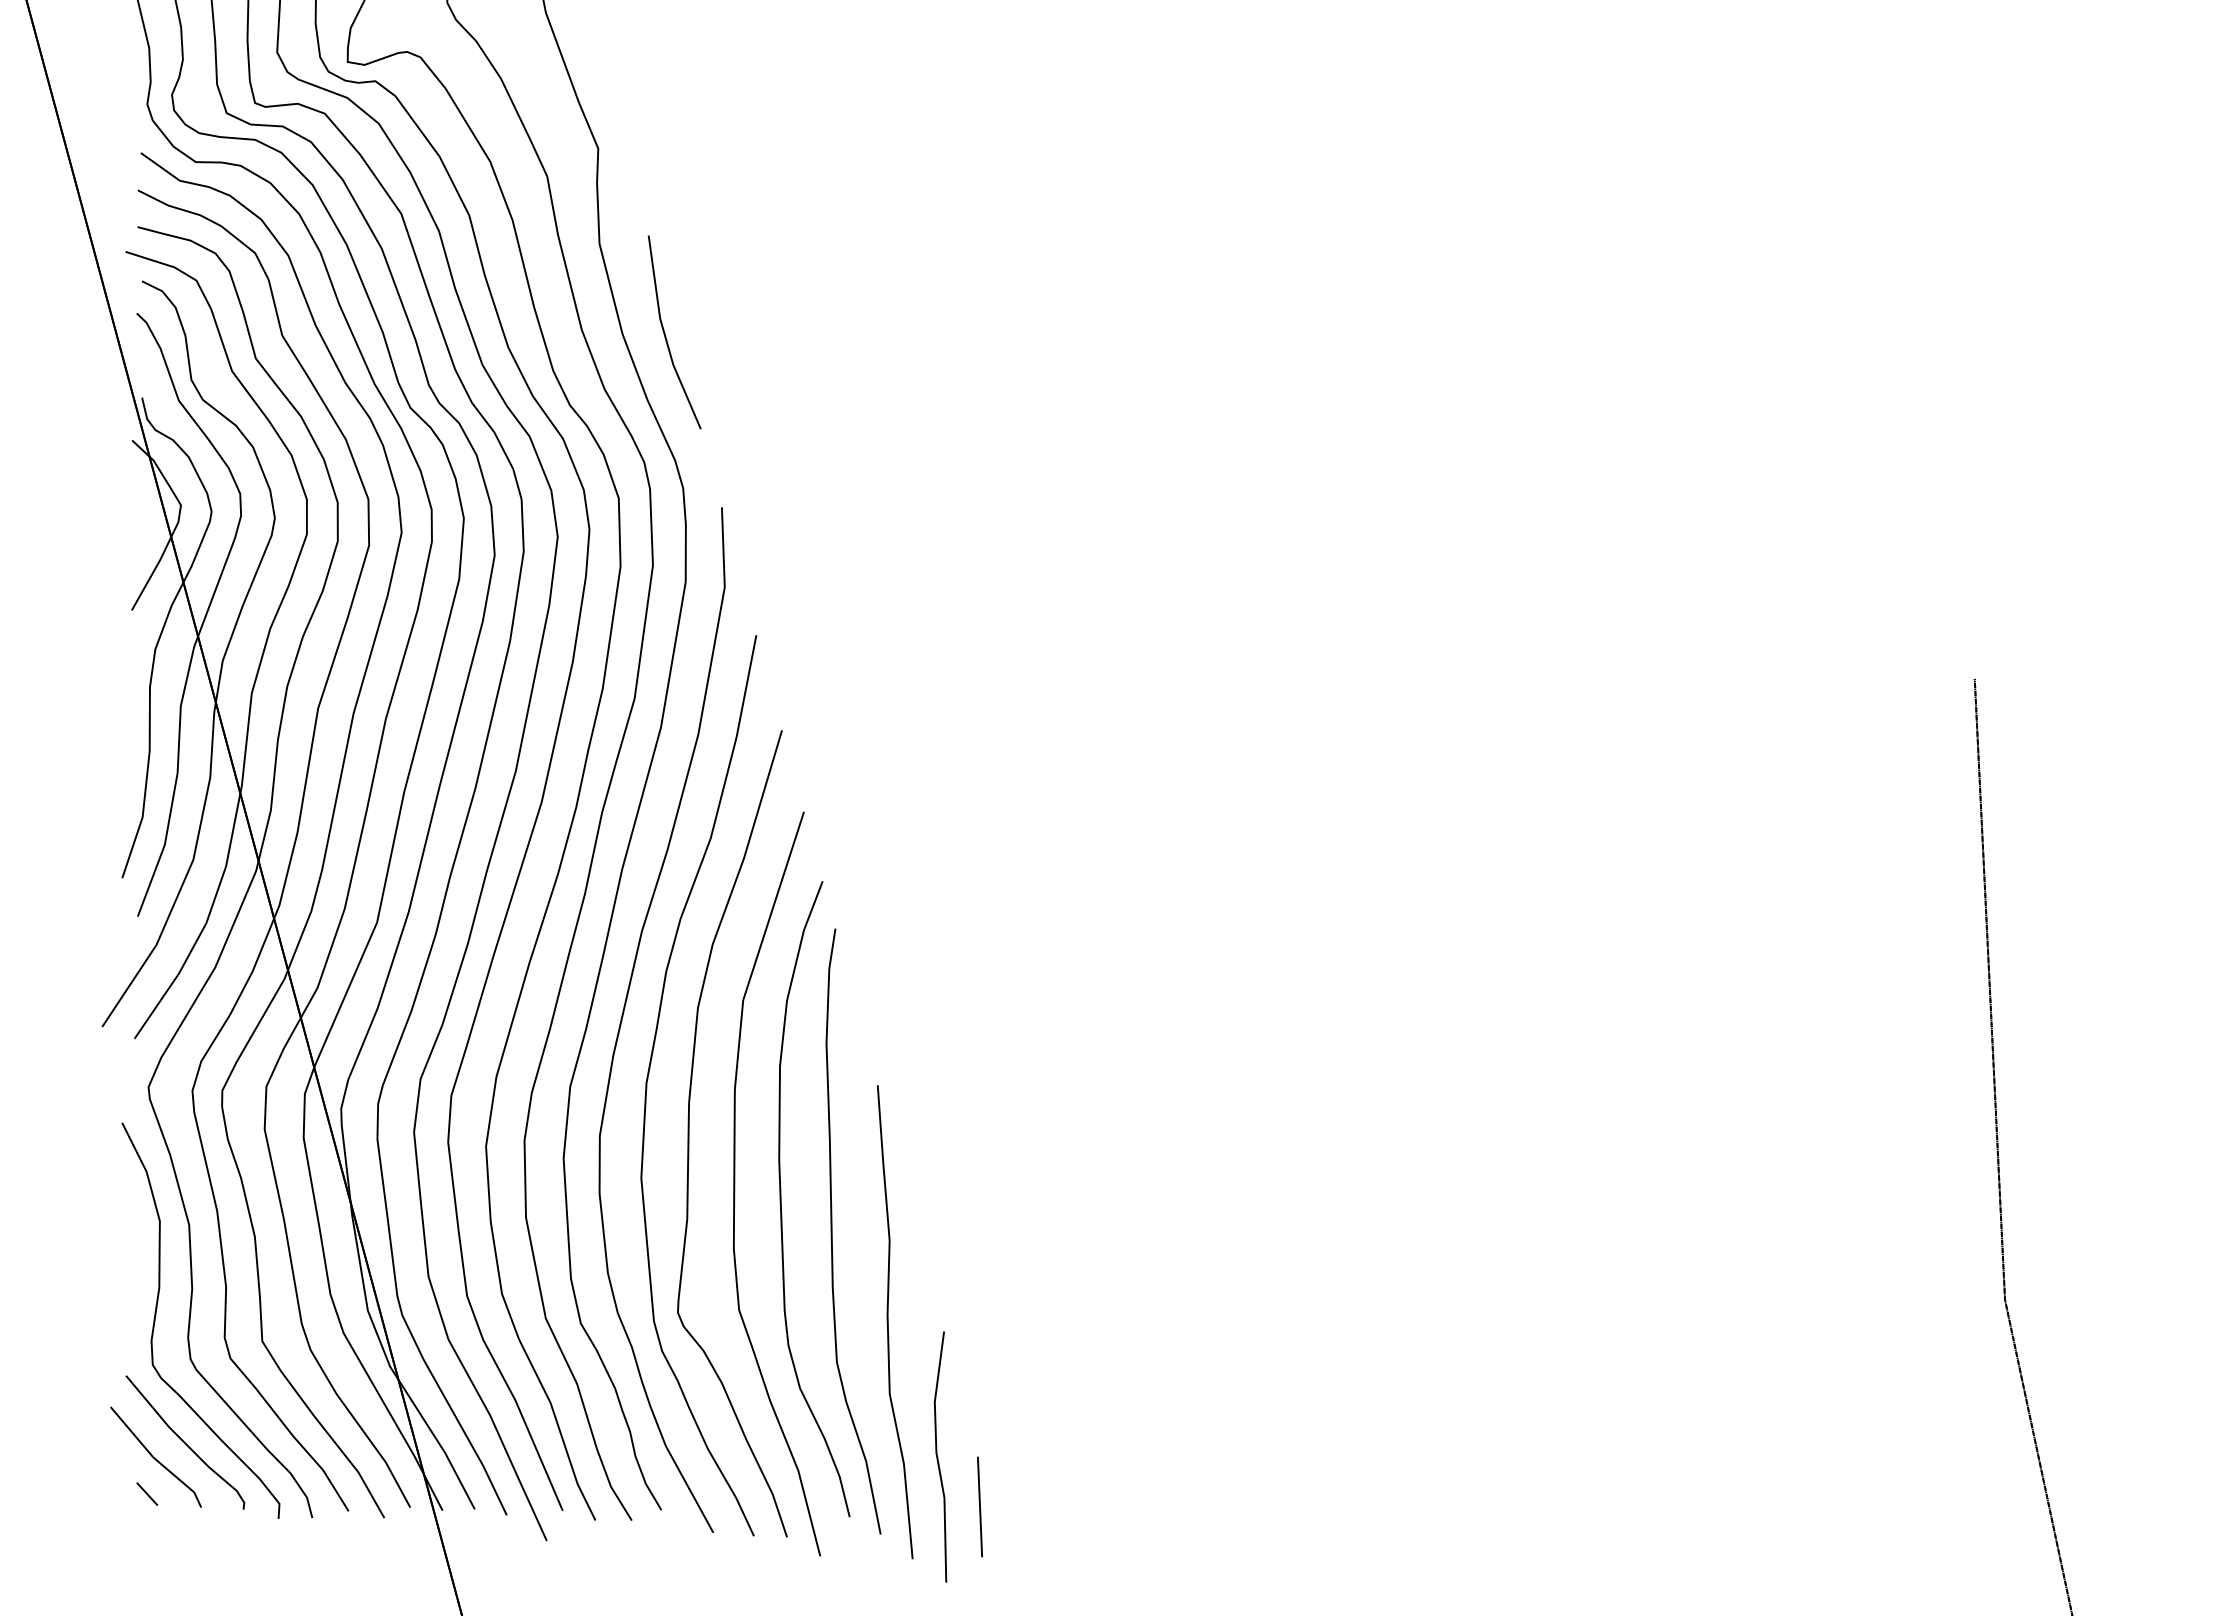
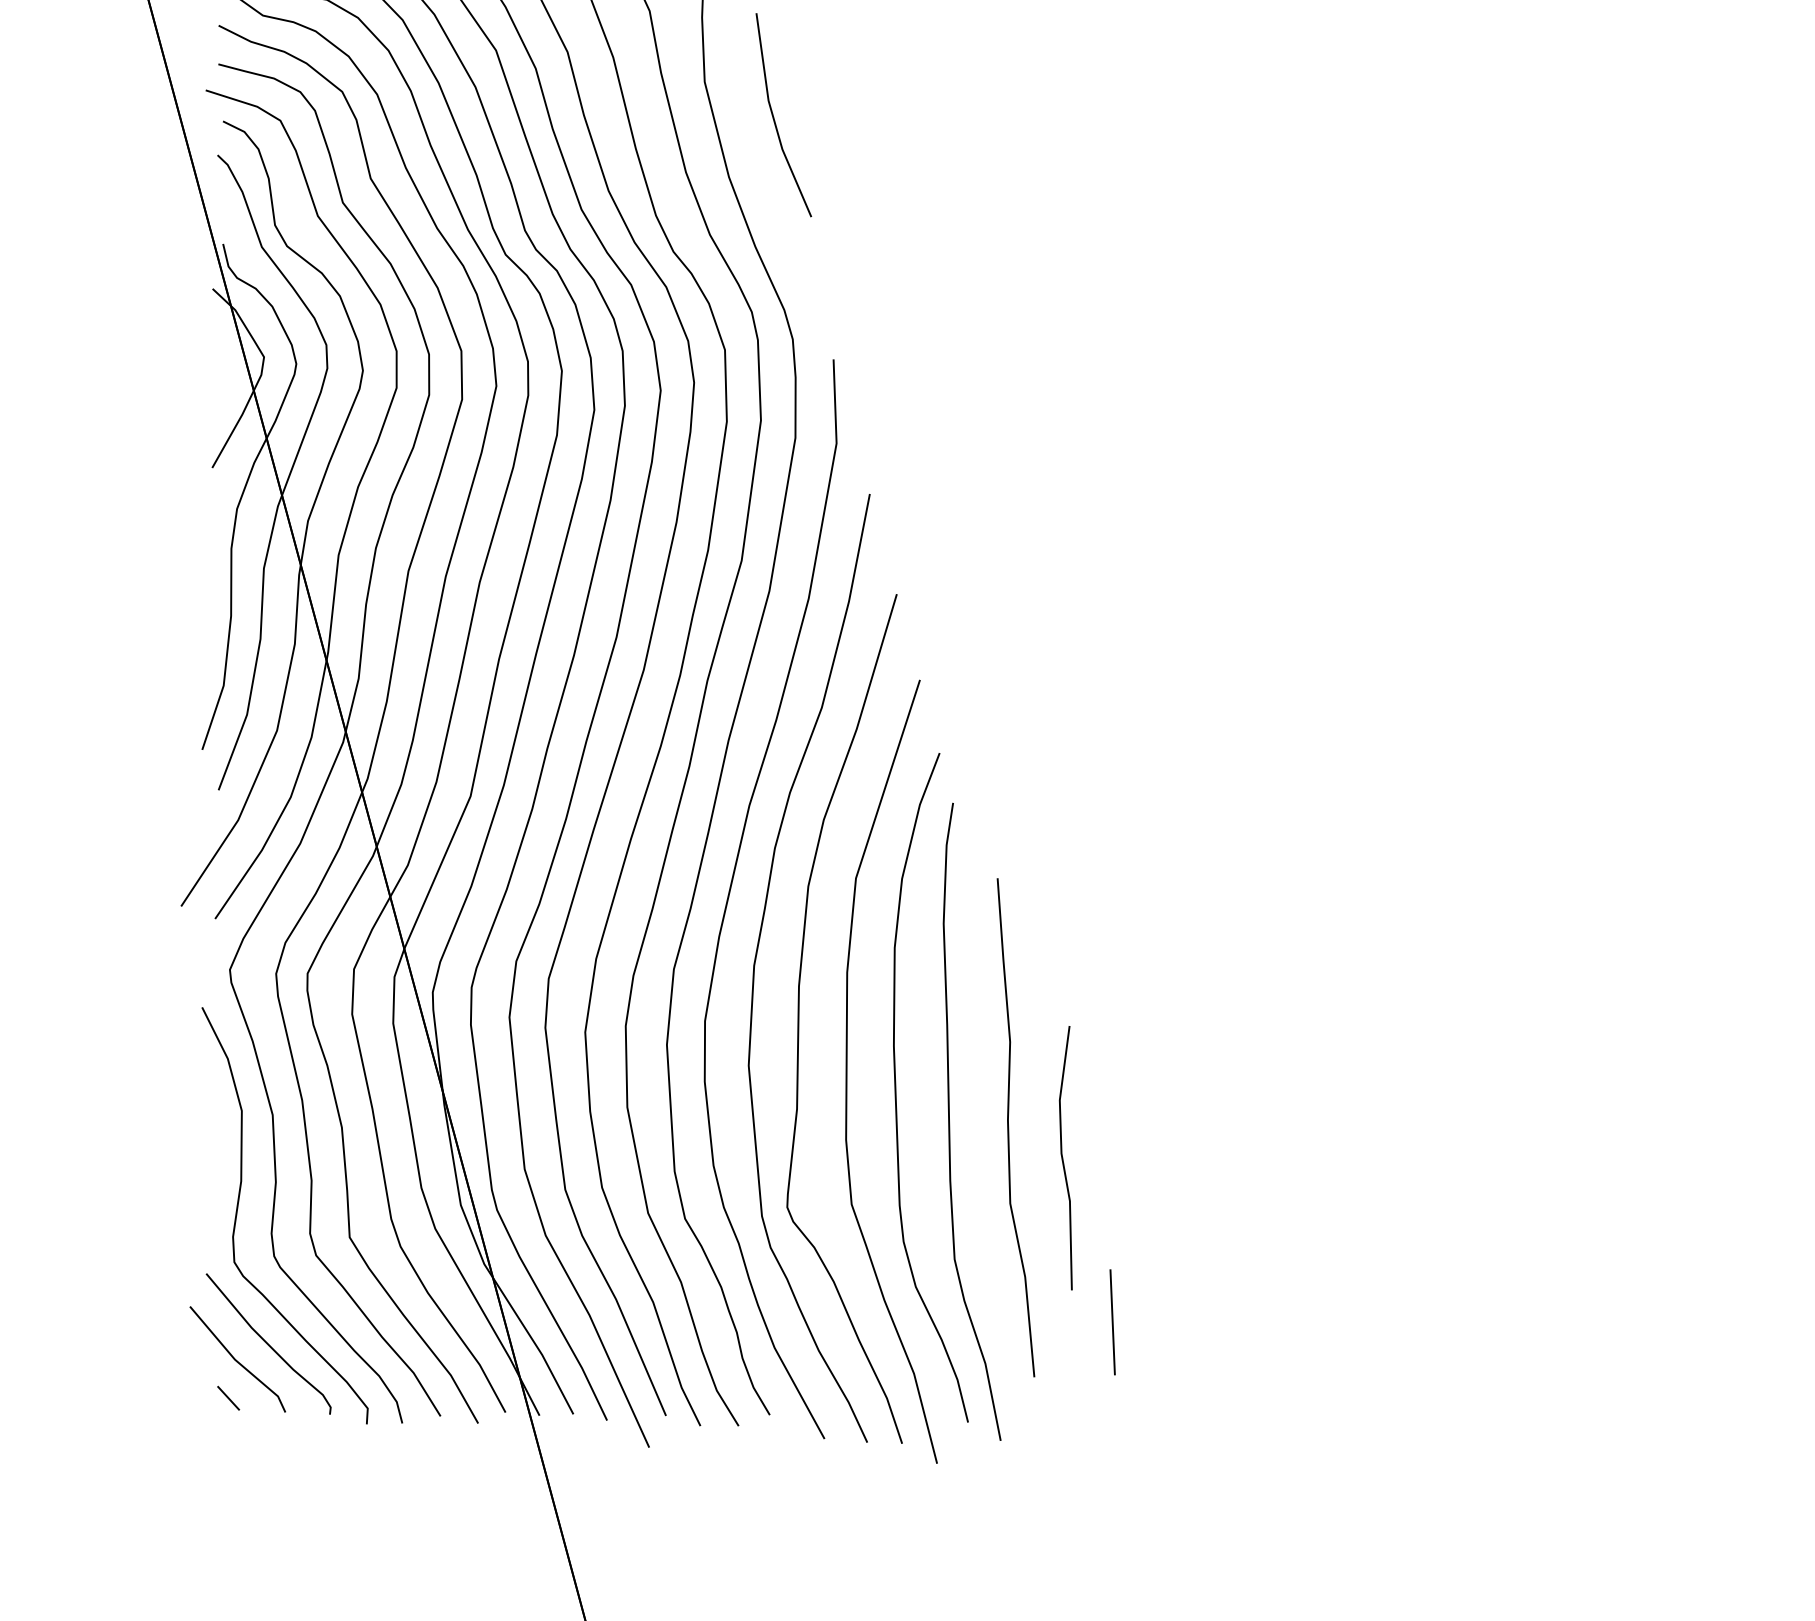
line: (666, 336) -> (775, 119), moved
curve: (888, 1322) -> (1008, 1128), moved
line: (938, 1457) -> (1063, 1158), moved
line: (979, 1506) -> (1112, 1321), moved

